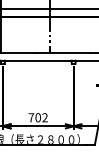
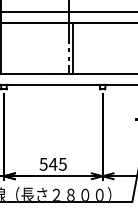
line: (52, 34) -> (73, 48), added
text: (37, 117) -> (52, 163), 702 -> 545

